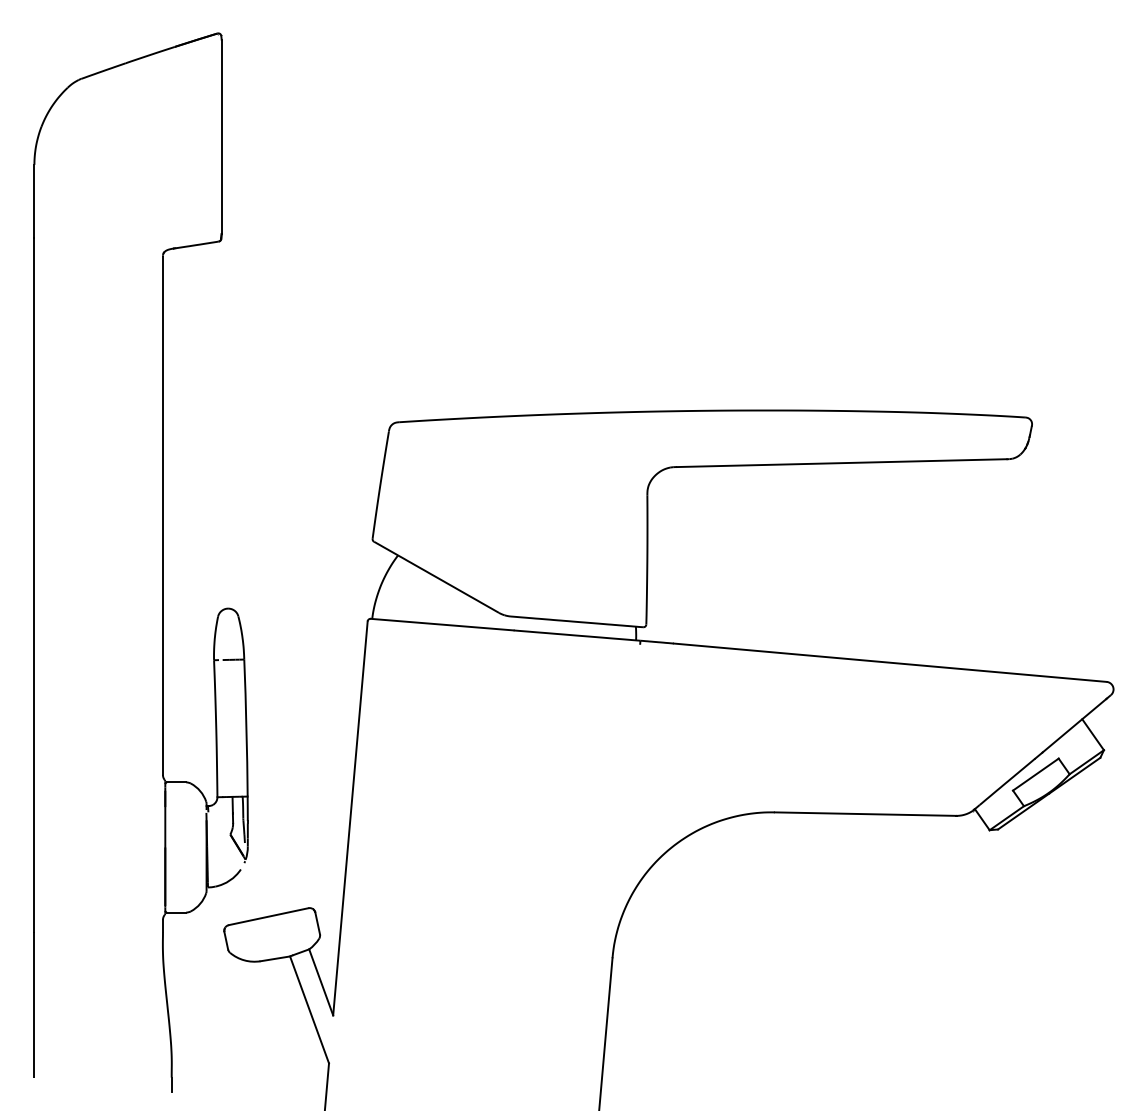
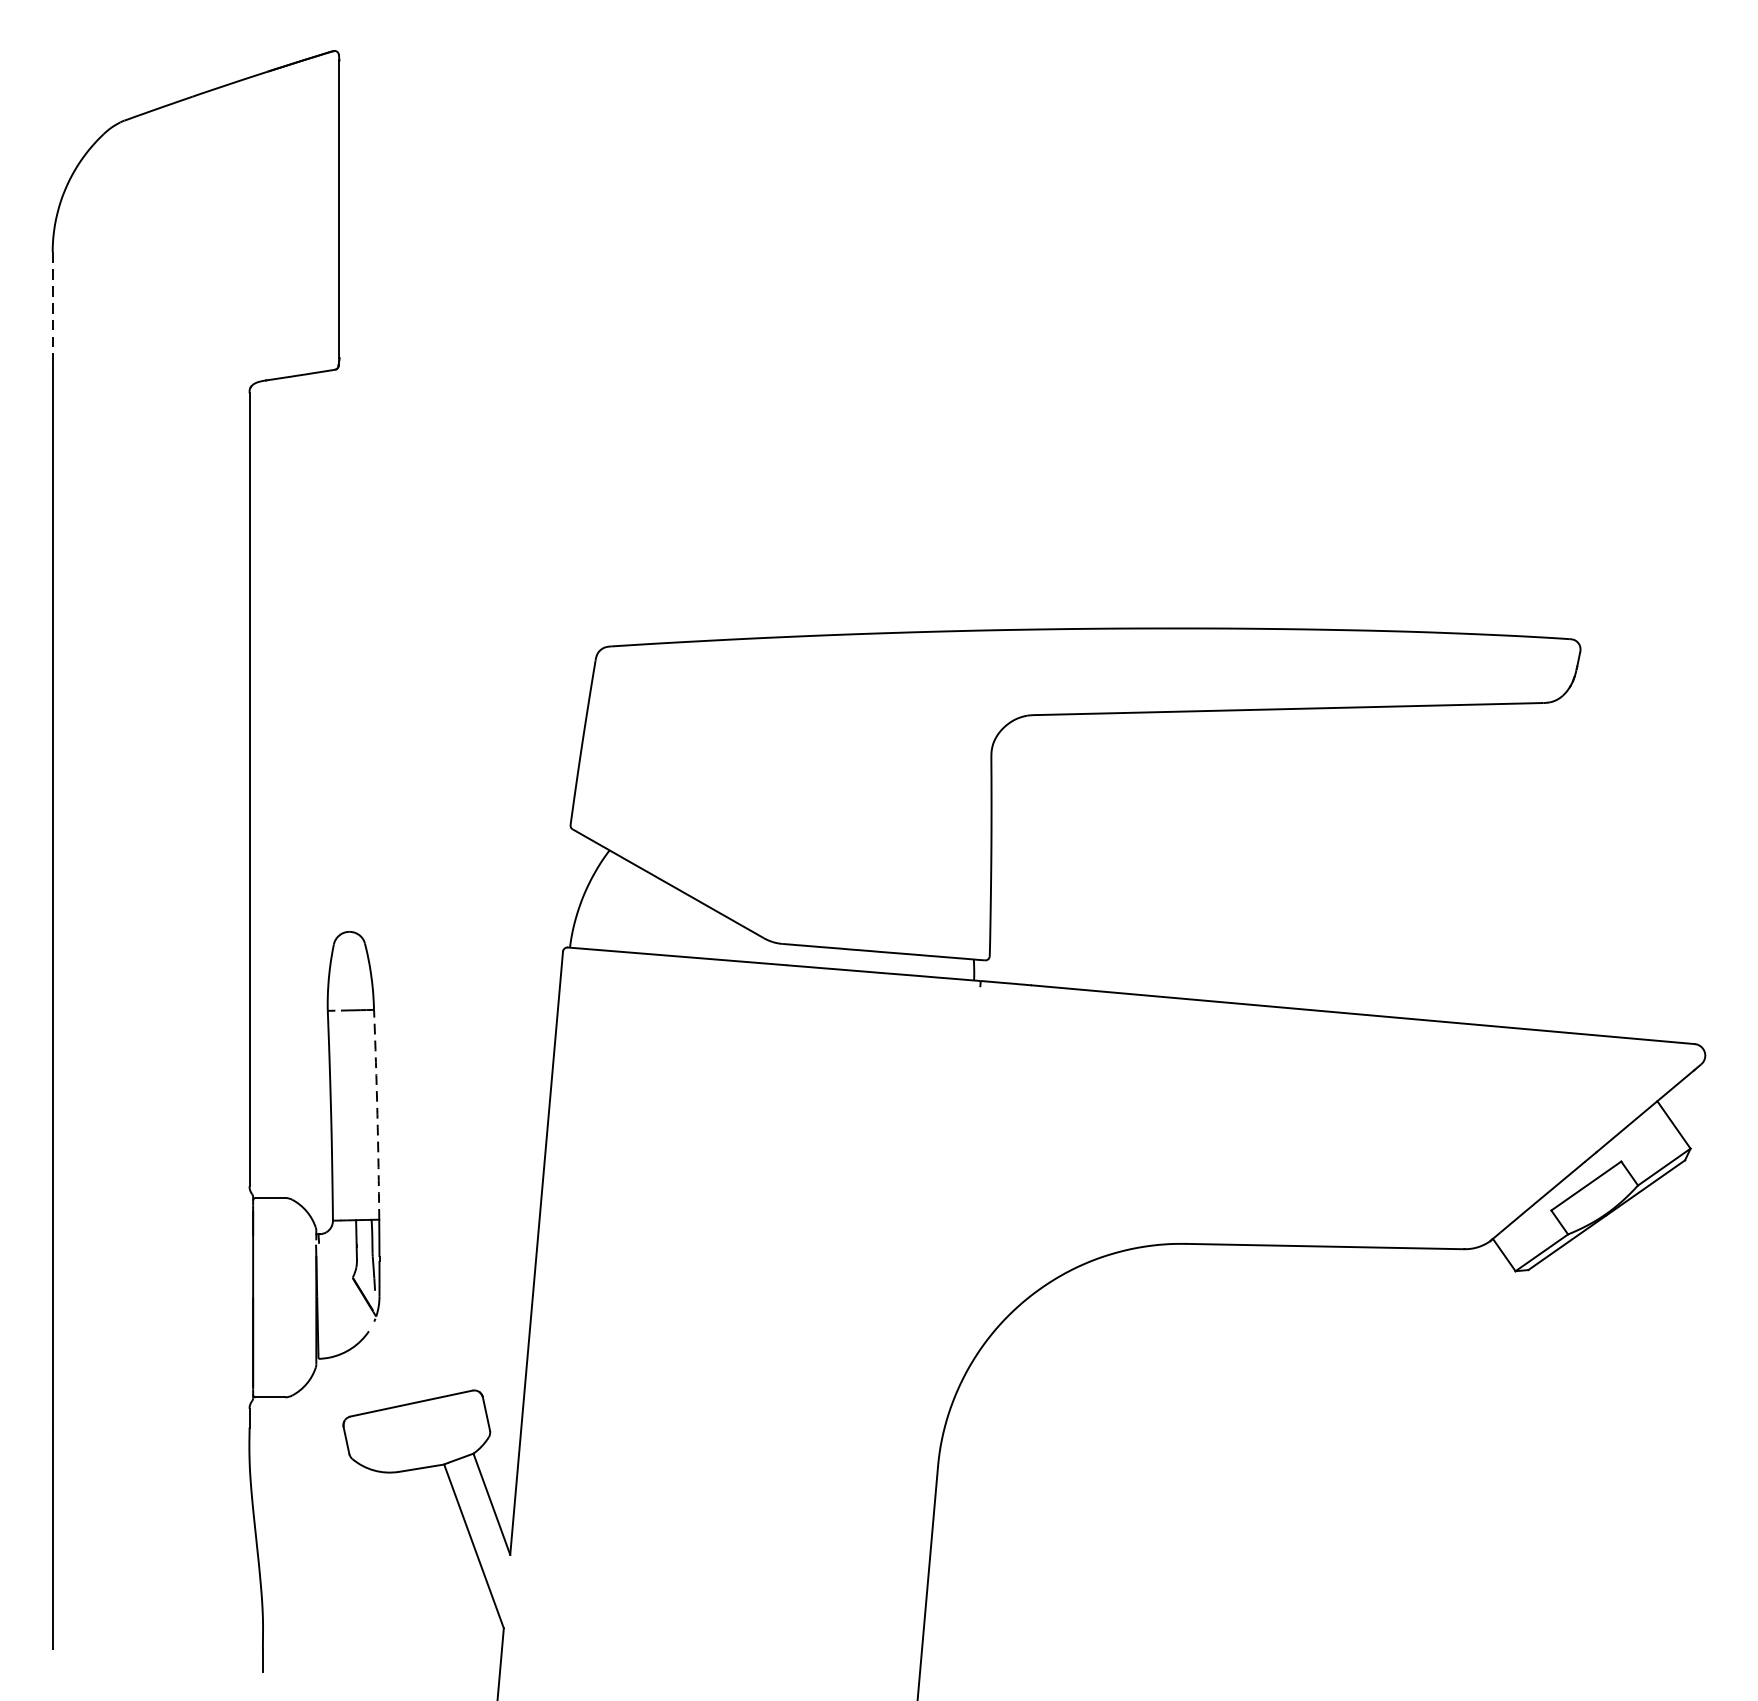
line: (34, 201) -> (52, 308), solid -> dashed
arc: (246, 728) -> (377, 1115), solid -> dashed

